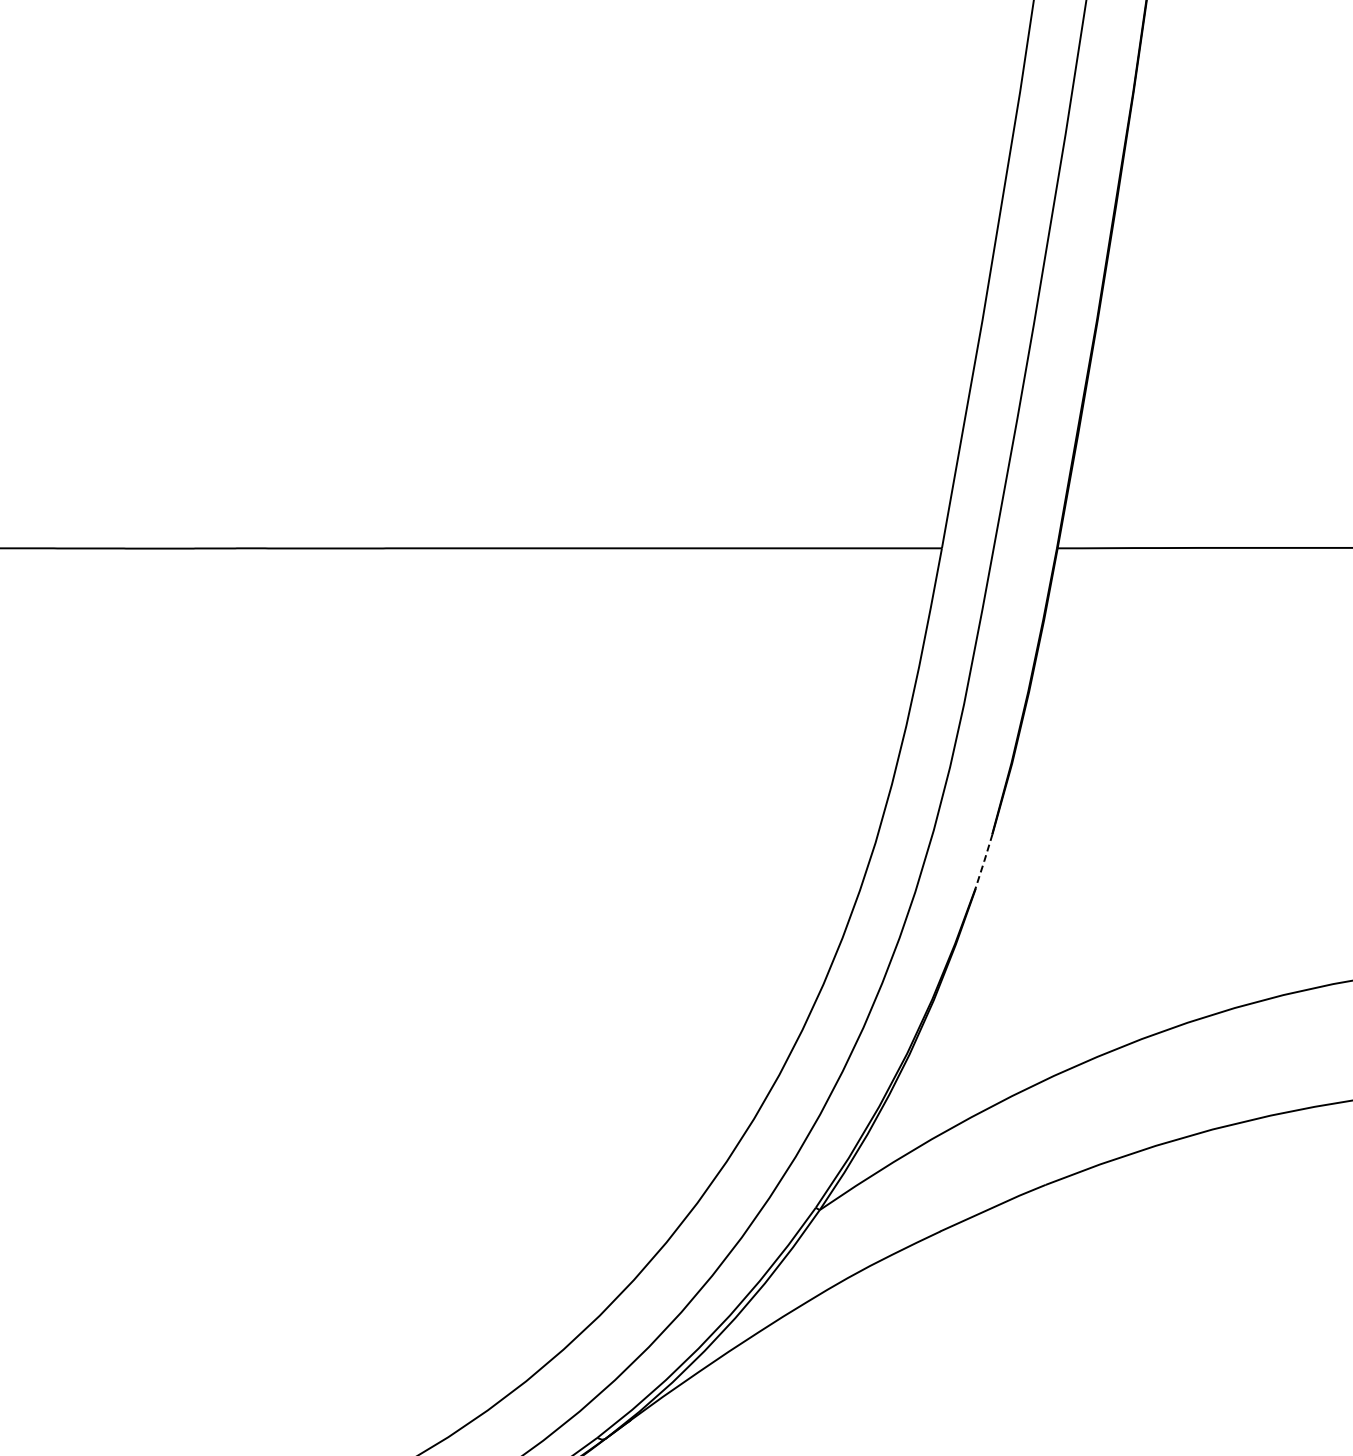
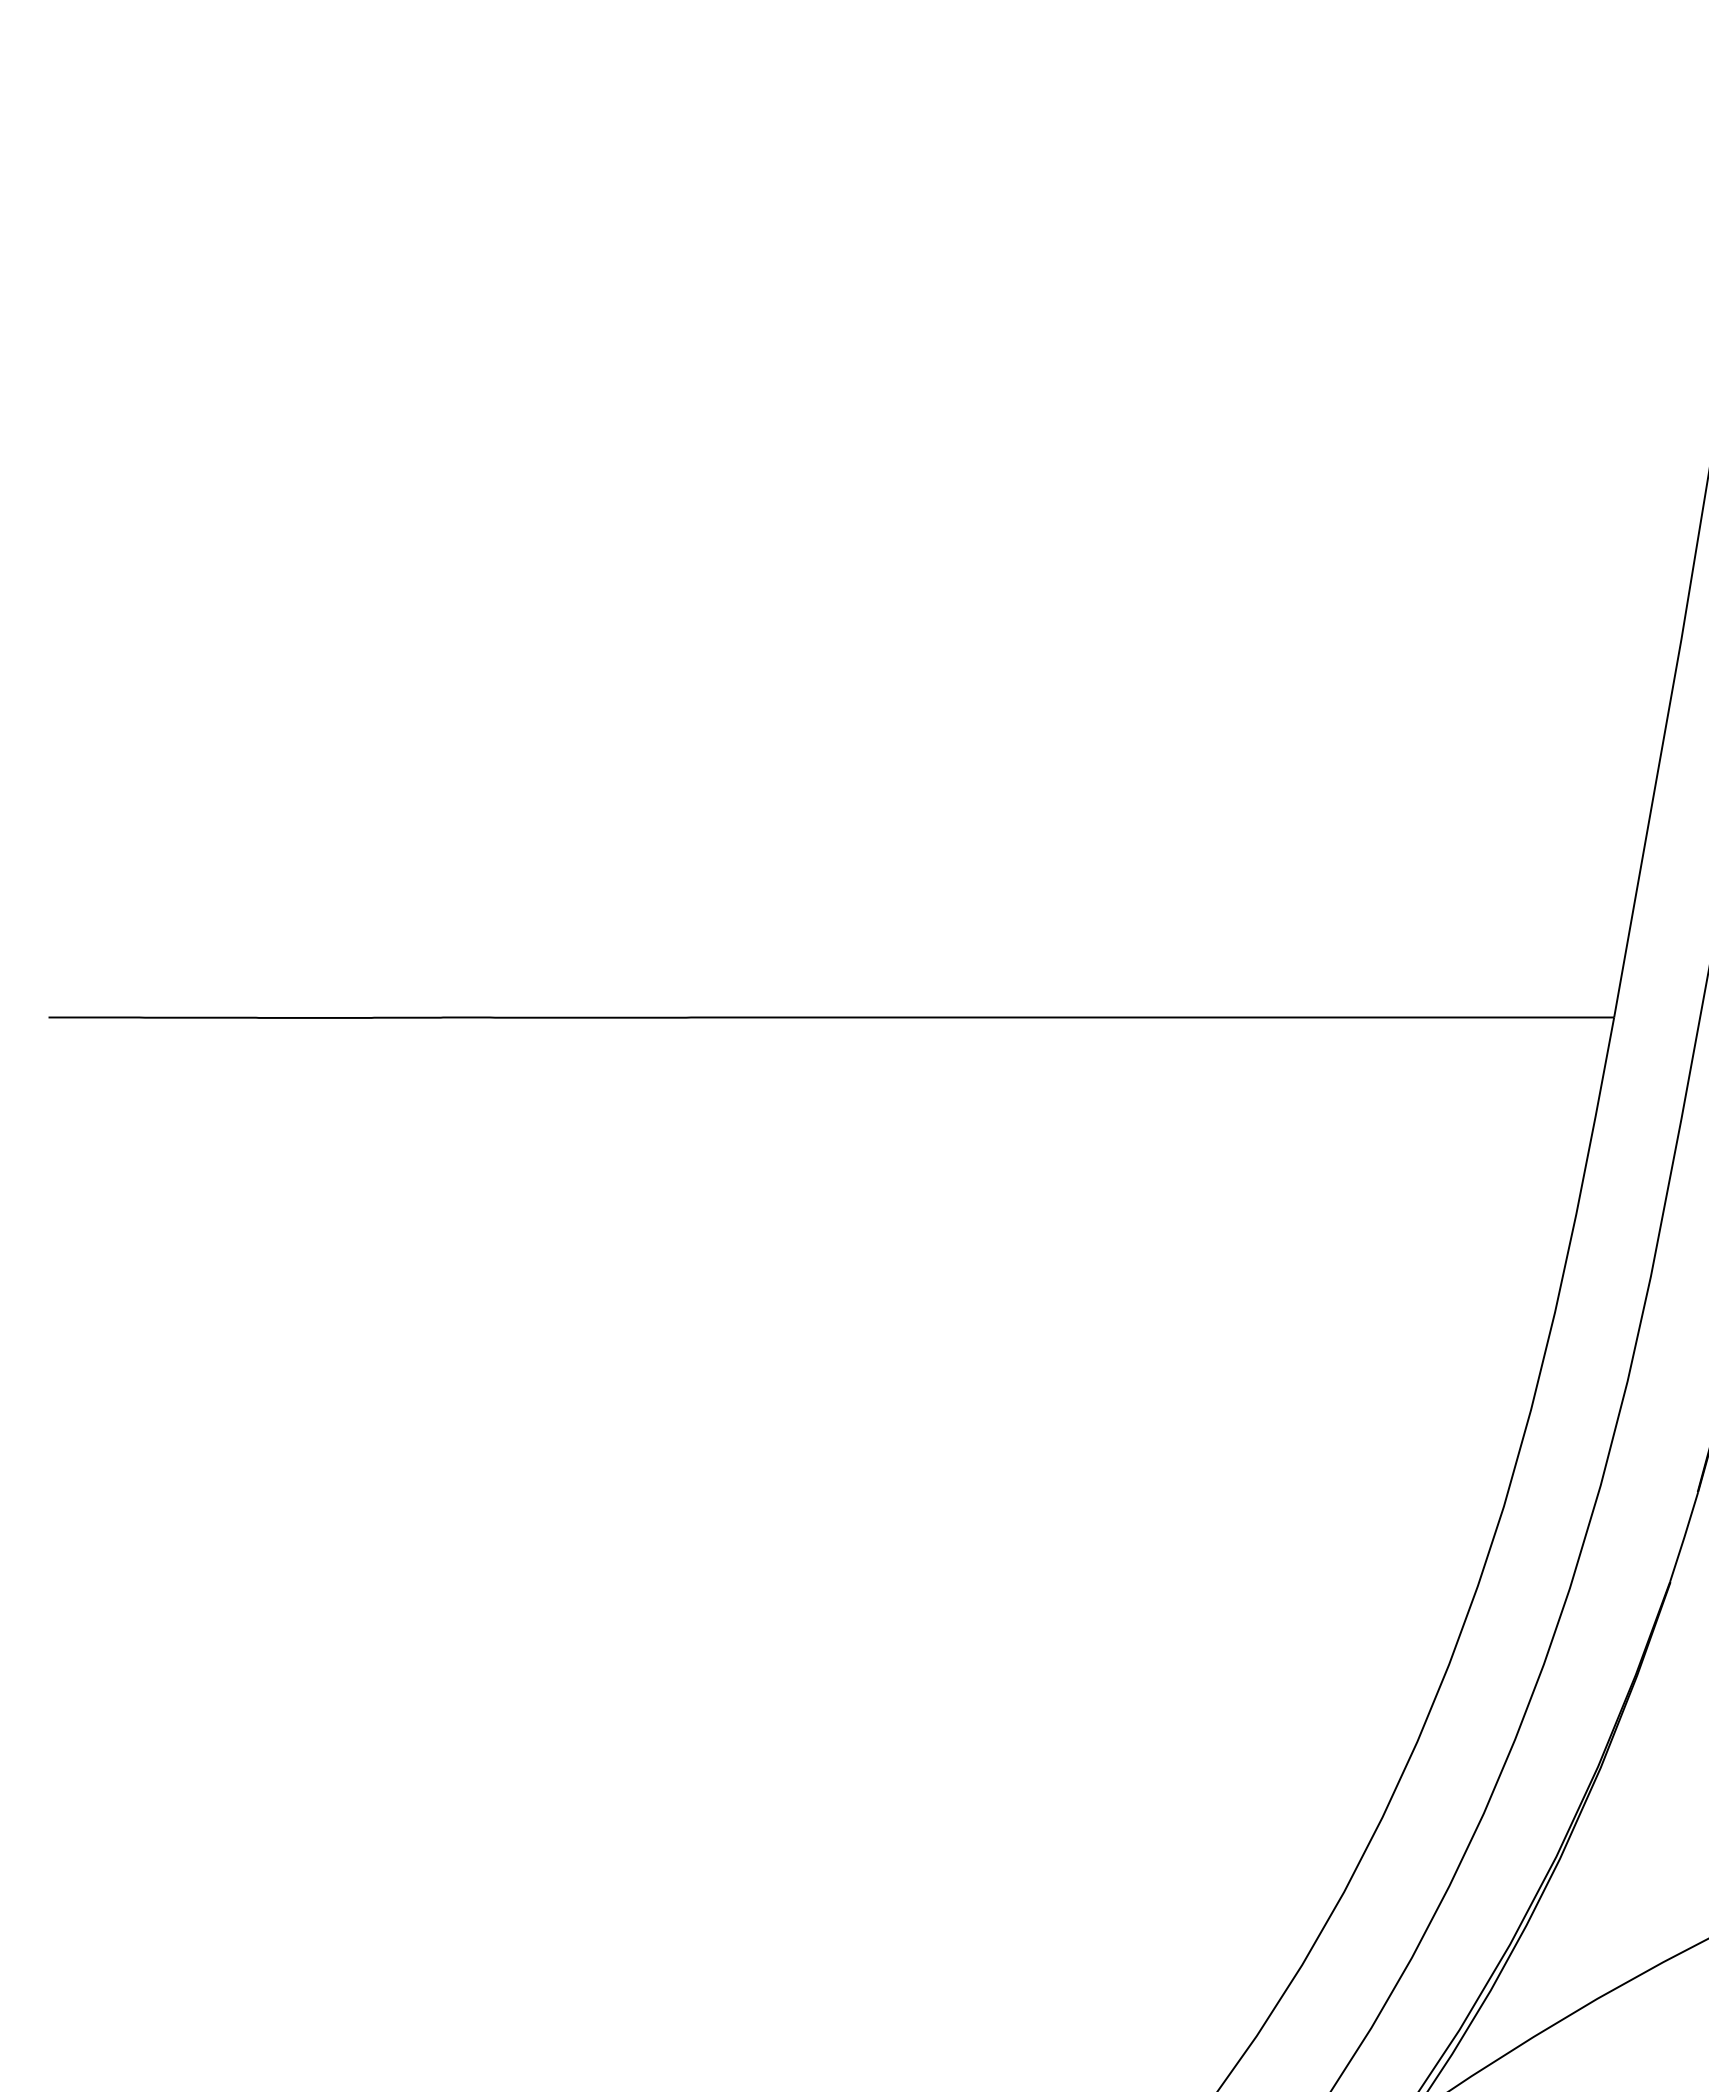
line: (984, 861) -> (1684, 1537), dashed -> solid

